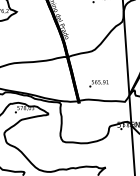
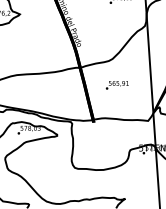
text: (98, 83) -> (116, 84), moved

